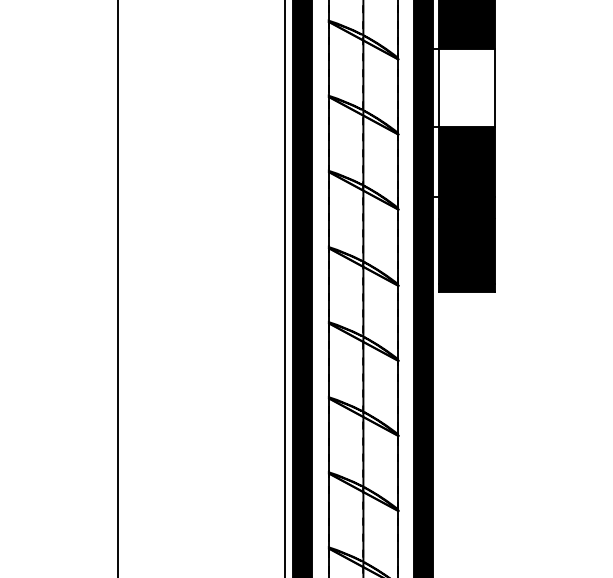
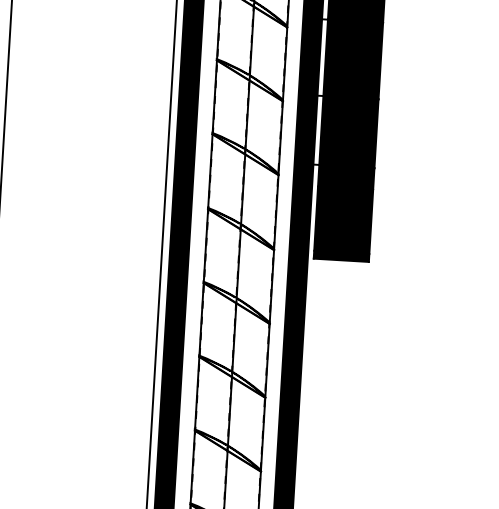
fill: (467, 87) -> (353, 59), added

